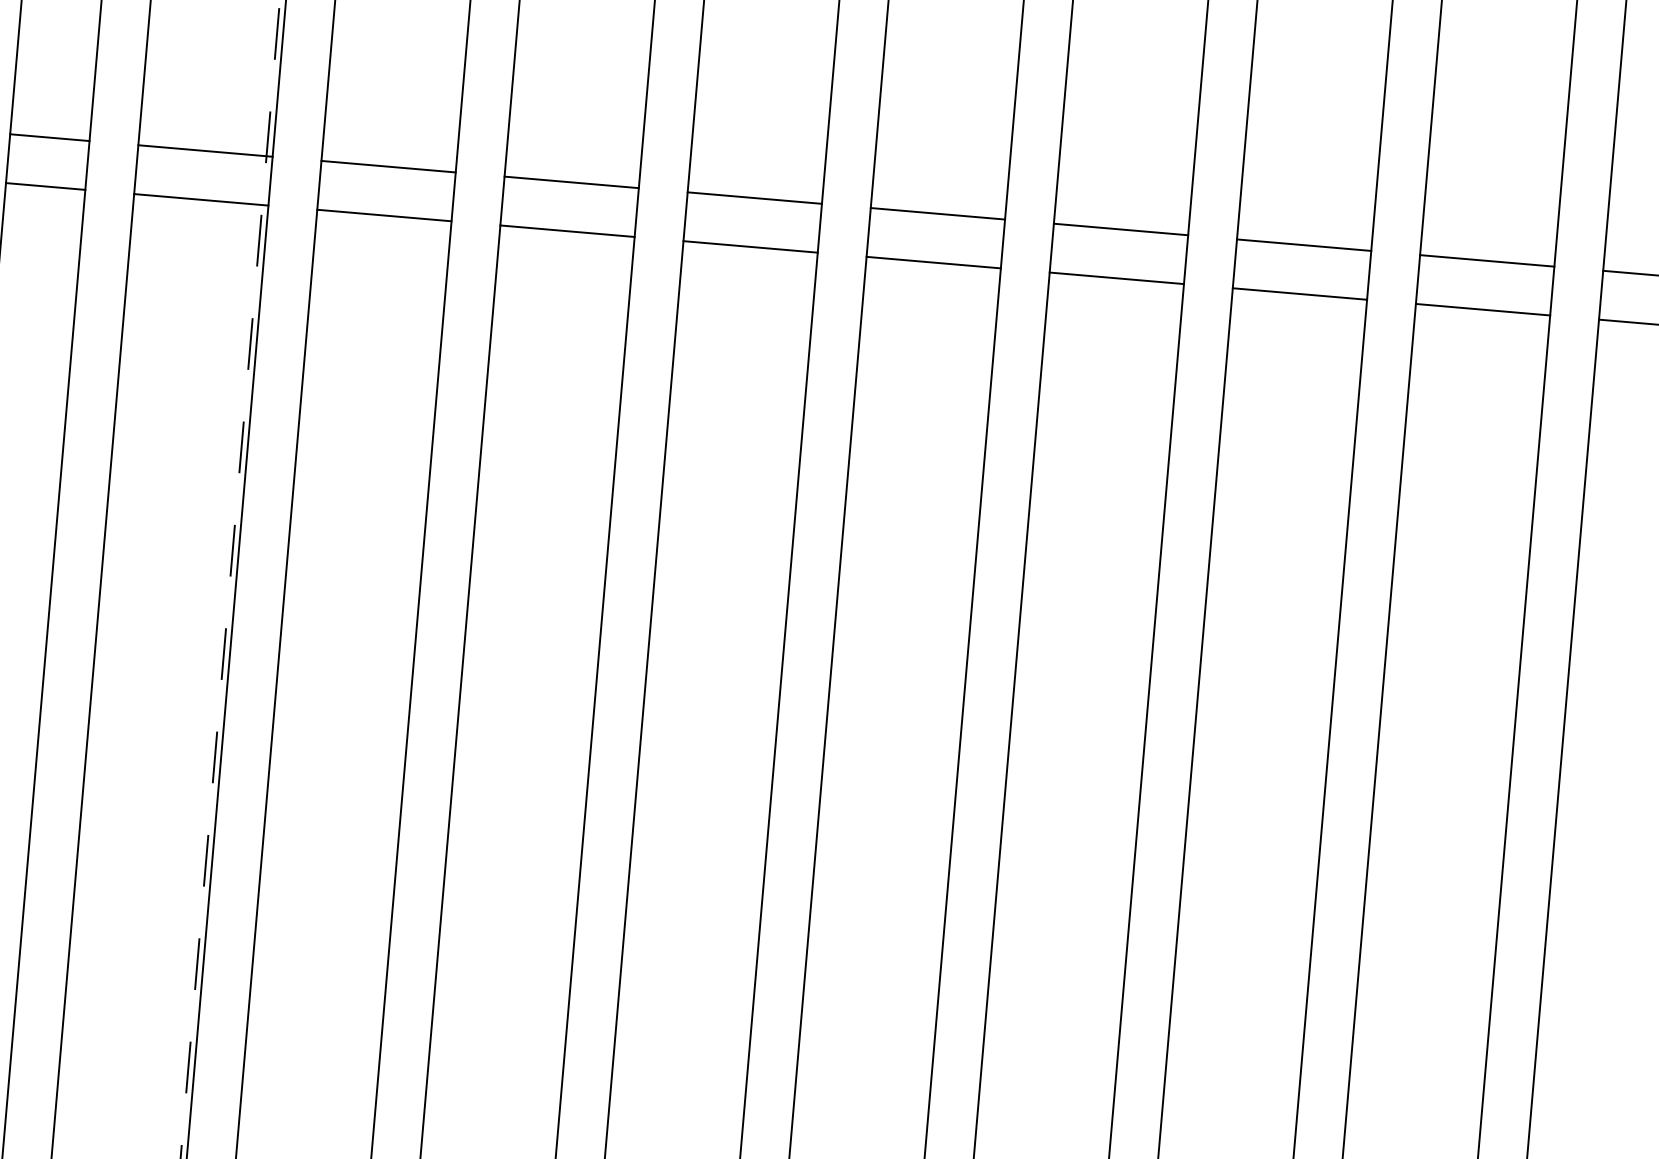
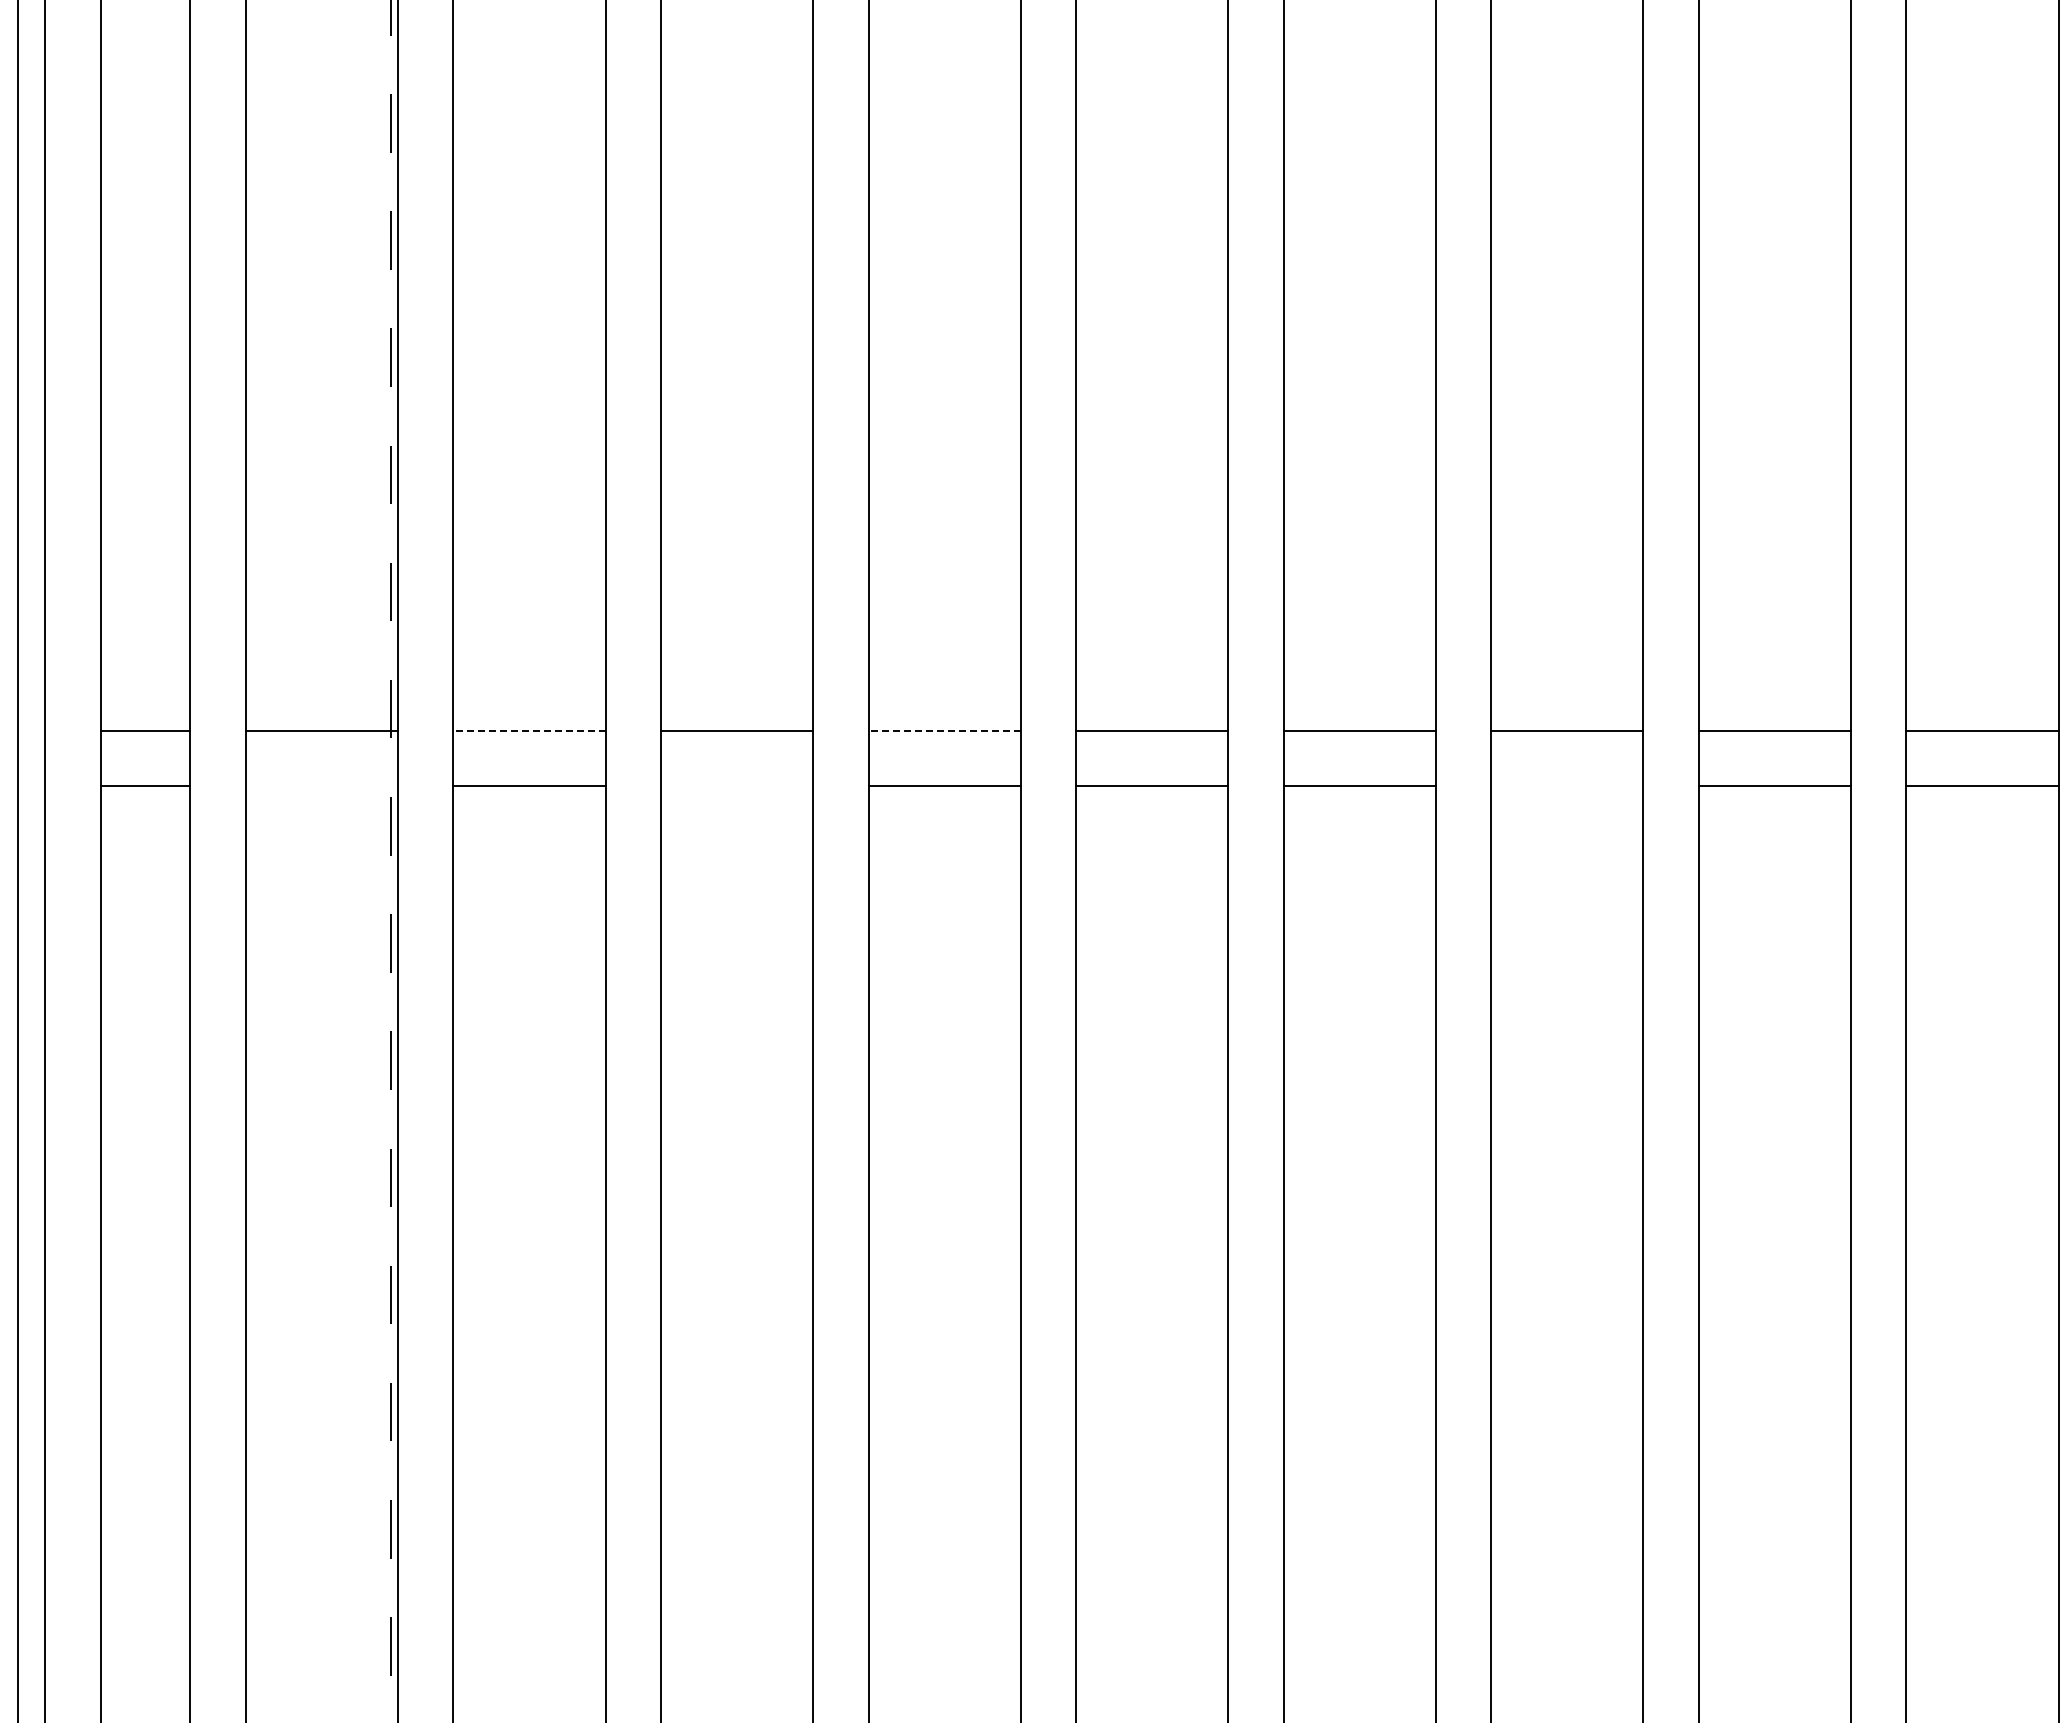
line: (388, 166) -> (529, 730), solid -> dashed
line: (754, 197) -> (944, 730), solid -> dashed
line: (200, 199) -> (321, 785), removed
line: (567, 230) -> (736, 785), removed
line: (1300, 293) -> (1567, 785), removed

